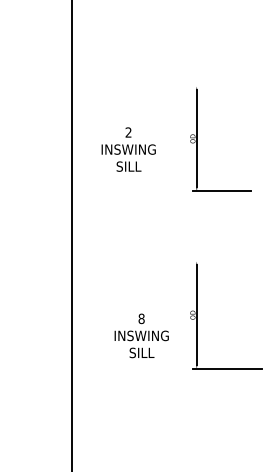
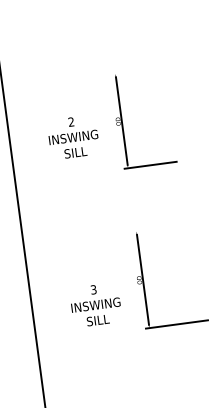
text: (128, 149) -> (73, 137), moved
text: (141, 318) -> (93, 289), 8 -> 3

